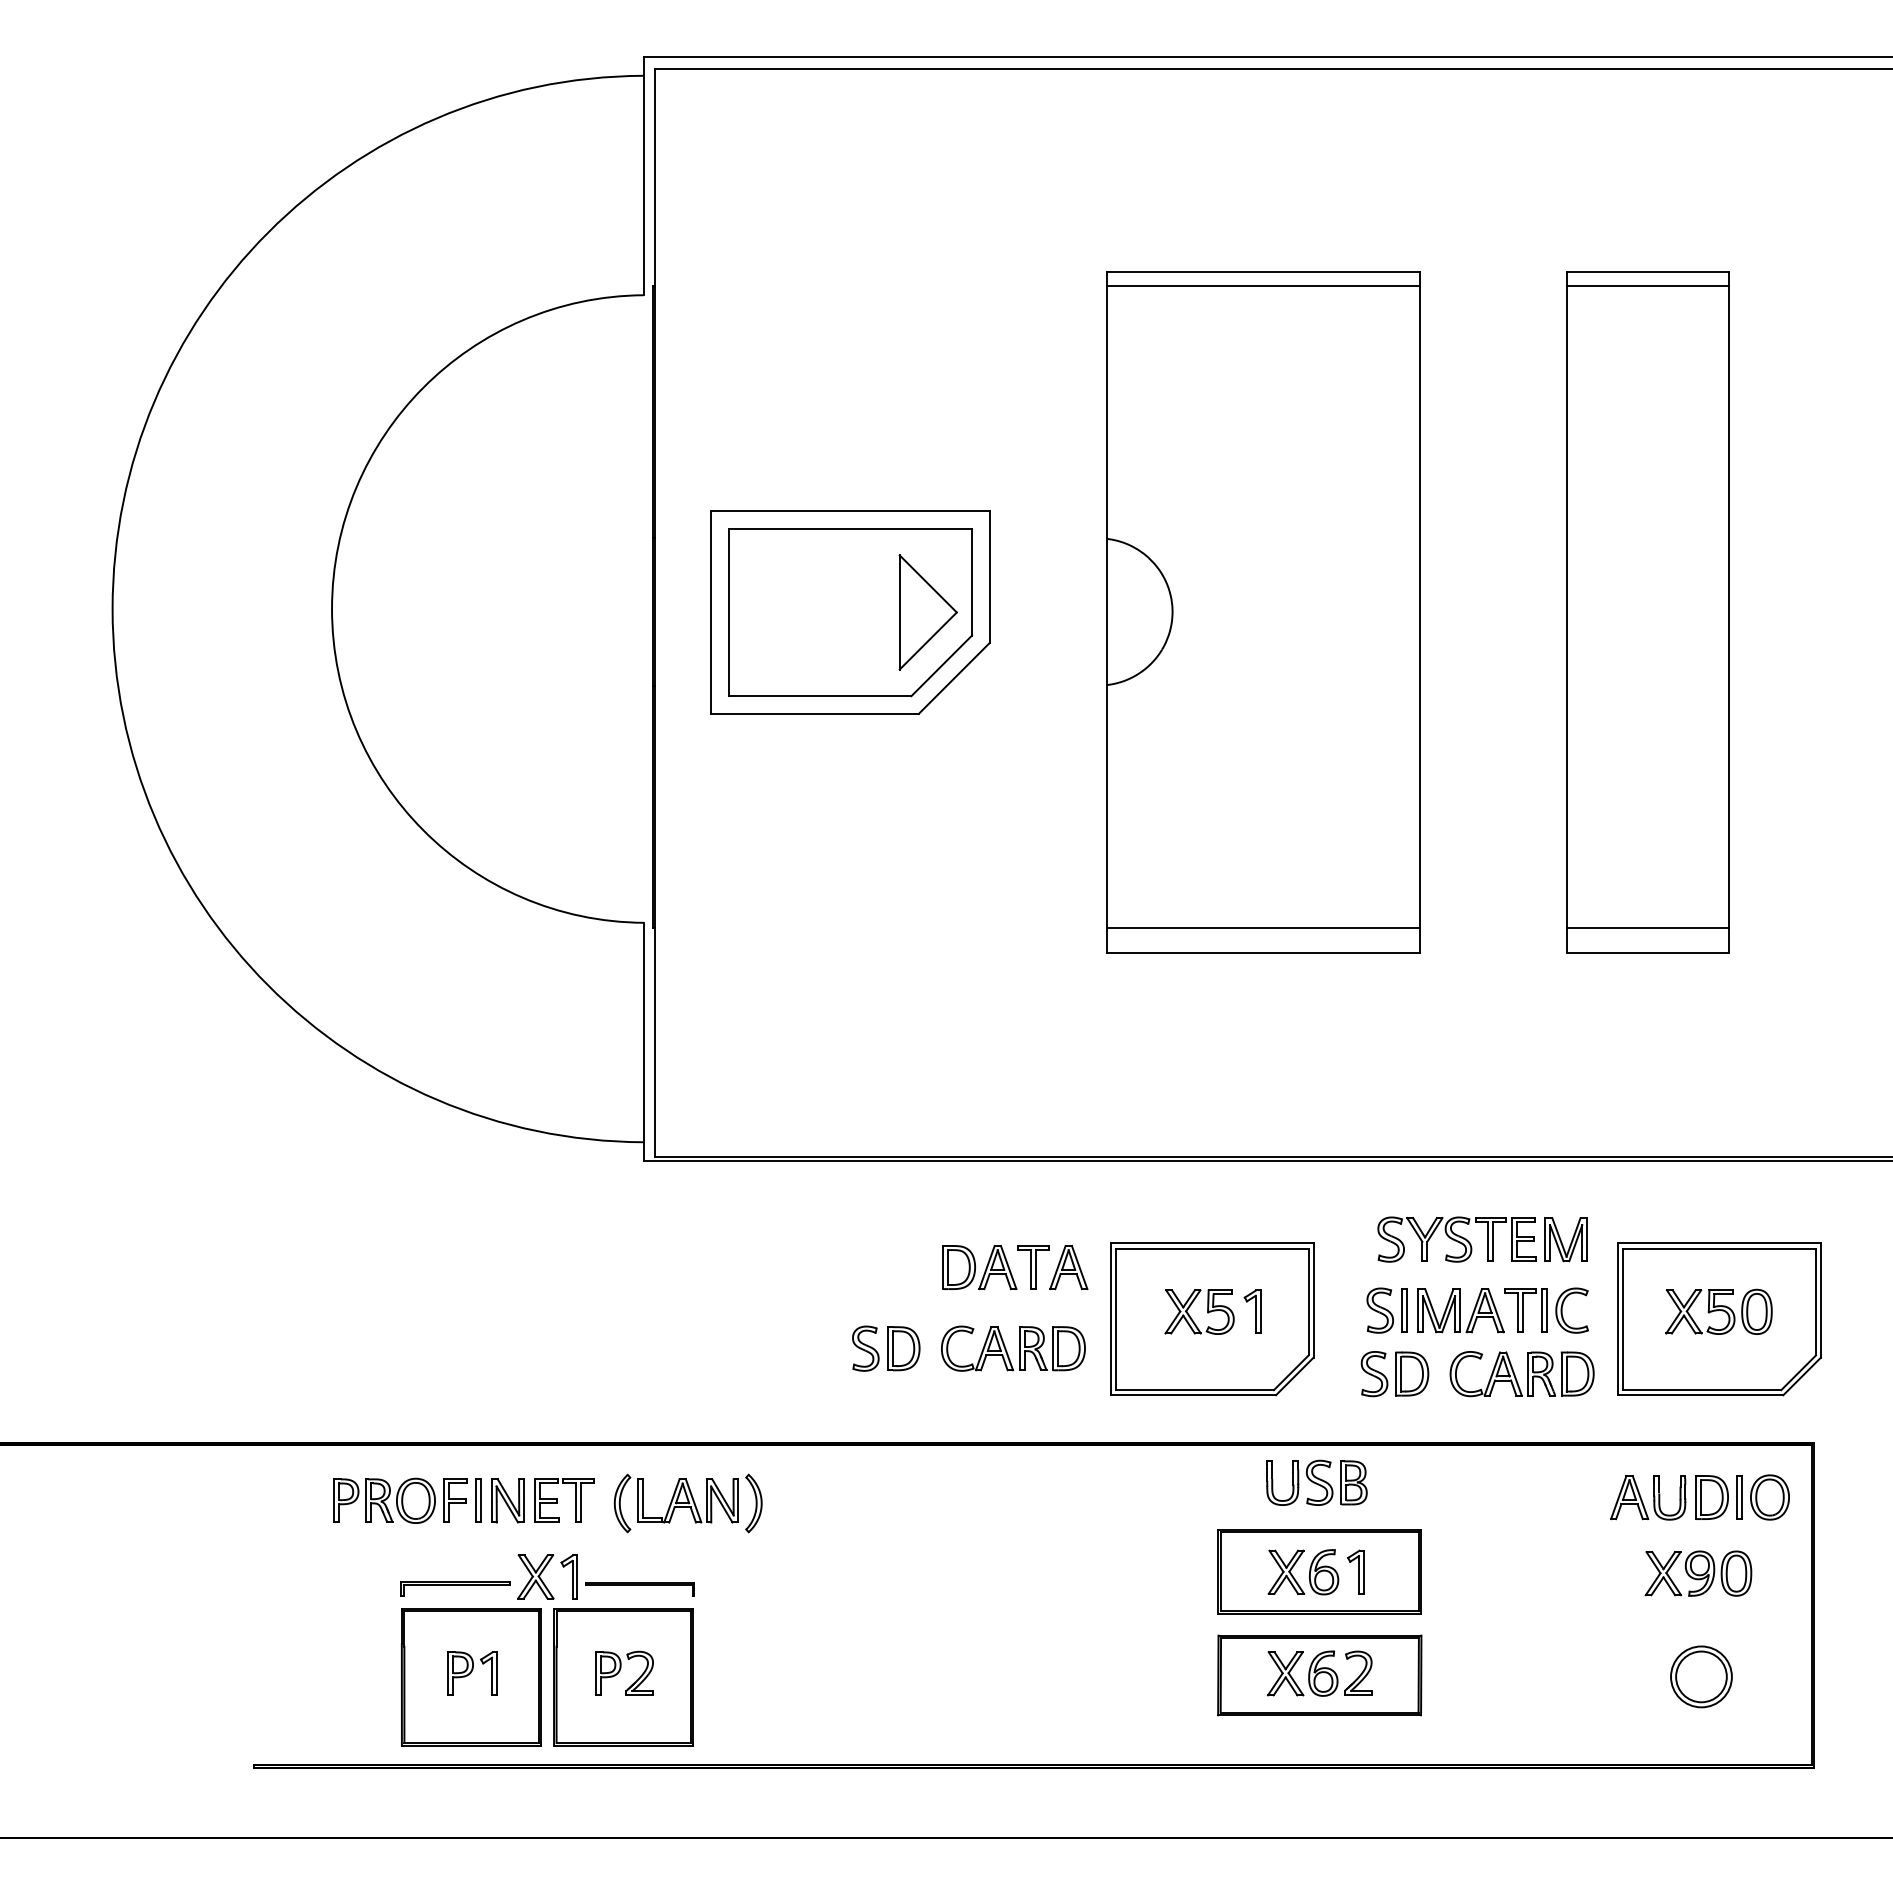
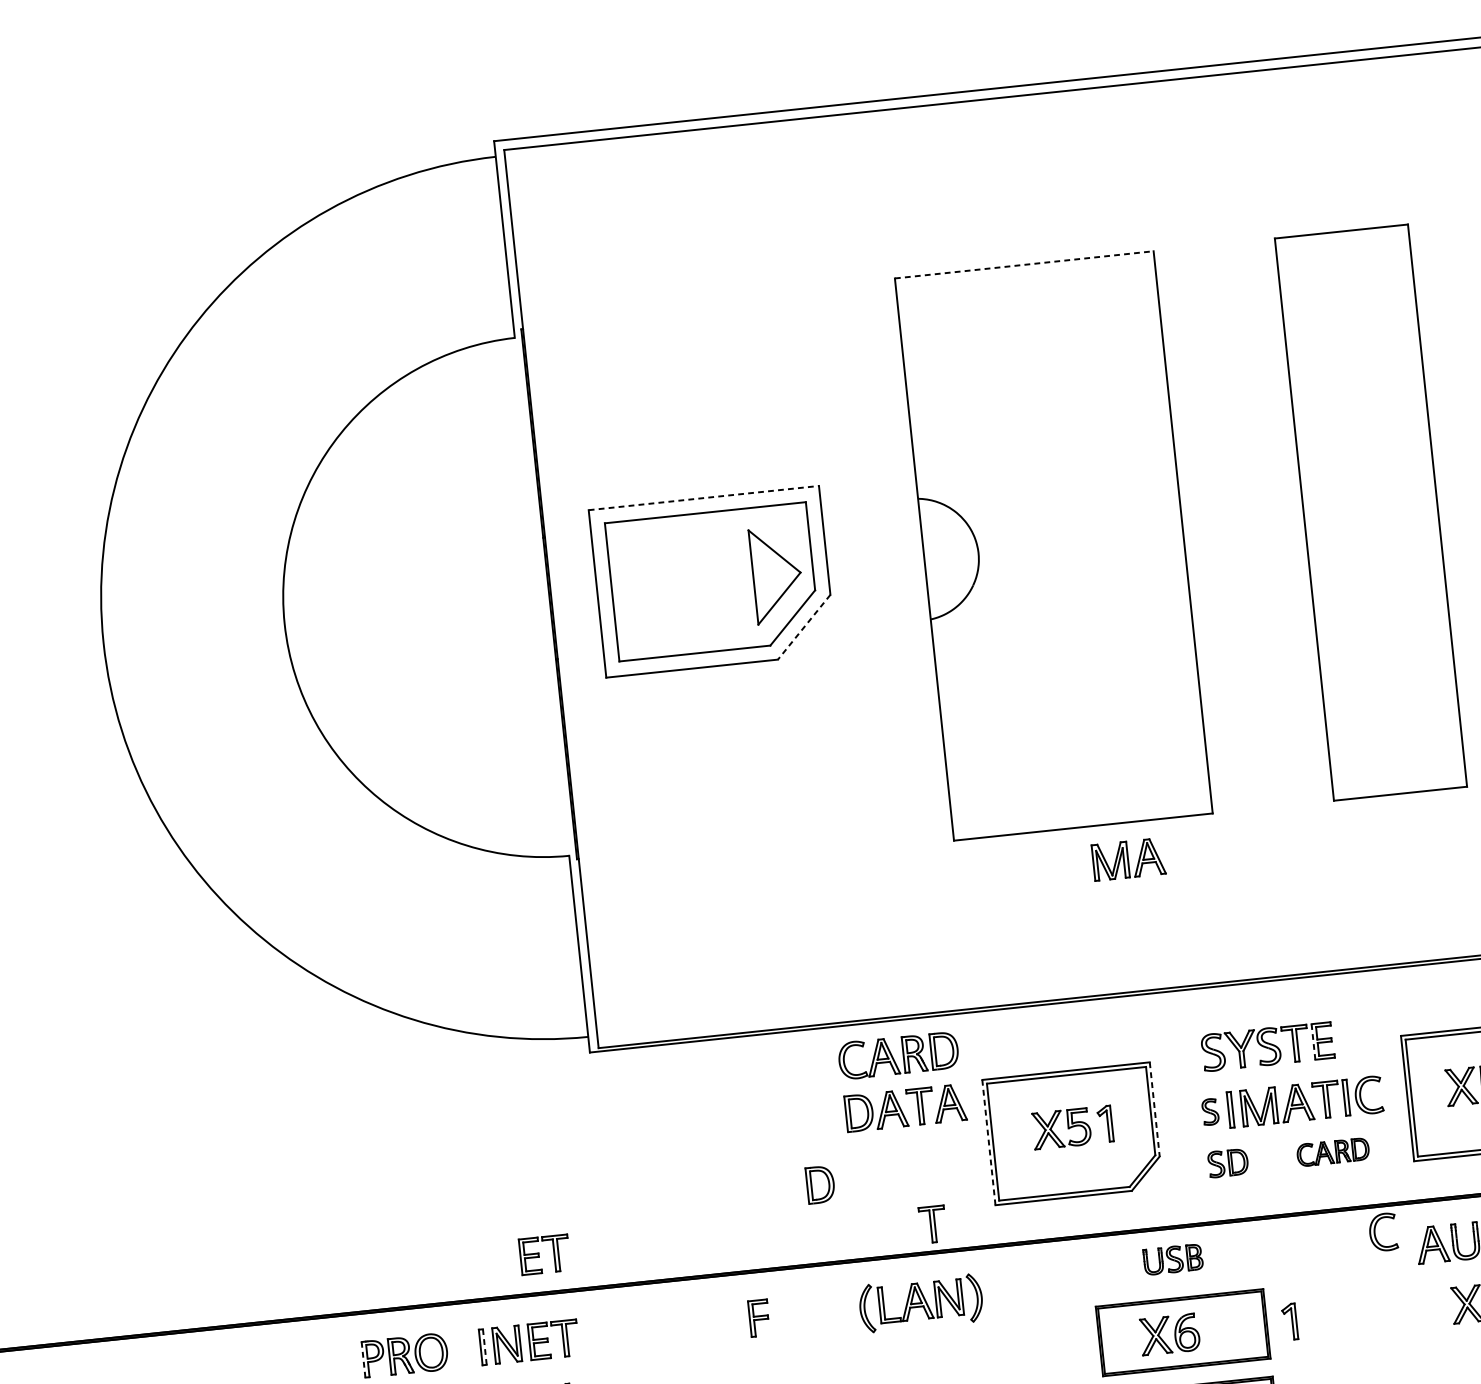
line: (1263, 271) -> (1024, 264), solid -> dashed
line: (1263, 285) -> (1025, 276), removed
line: (1647, 285) -> (1342, 242), removed
line: (850, 511) -> (704, 498), solid -> dashed
line: (953, 678) -> (803, 627), solid -> dashed
line: (1263, 927) -> (1080, 805), removed
line: (1647, 927) -> (1397, 772), removed
part: (1313, 997) -> (1128, 859), added
line: (1512, 1239) -> (1313, 1041), solid -> dashed
part: (1565, 1239) -> (1357, 1037), removed
line: (1313, 1301) -> (1154, 1110), solid -> dashed
part: (1379, 1310) -> (1209, 1111), size x0.7
line: (1110, 1319) -> (988, 1142), solid -> dashed
part: (865, 1348) -> (789, 1187), removed
part: (1013, 1348) -> (898, 1055), moved
part: (1394, 1374) -> (1227, 1163), size x0.7
part: (1521, 1374) -> (1332, 1152), size x0.6
part: (557, 1397) -> (539, 1255), added
part: (1033, 1410) -> (933, 1224), added
part: (1562, 1476) -> (1375, 1233), added
part: (1316, 1482) -> (1172, 1259), size x0.7
line: (333, 1500) -> (363, 1359), solid -> dashed
part: (455, 1500) -> (759, 1317), moved
line: (480, 1500) -> (484, 1346), solid -> dashed
part: (687, 1503) -> (920, 1303), moved
part: (1355, 1571) -> (1289, 1321), moved

